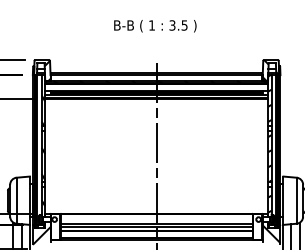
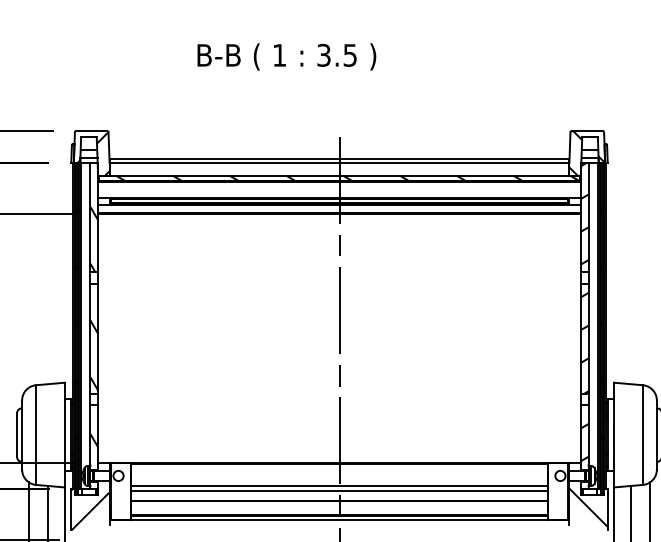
text: (155, 26) -> (287, 57), moved

